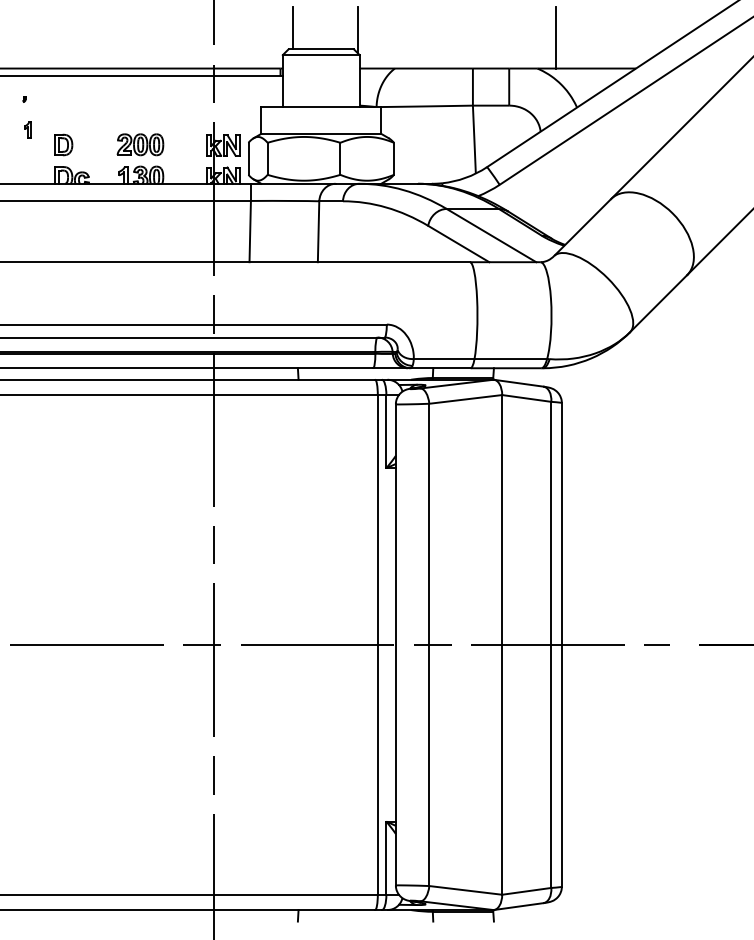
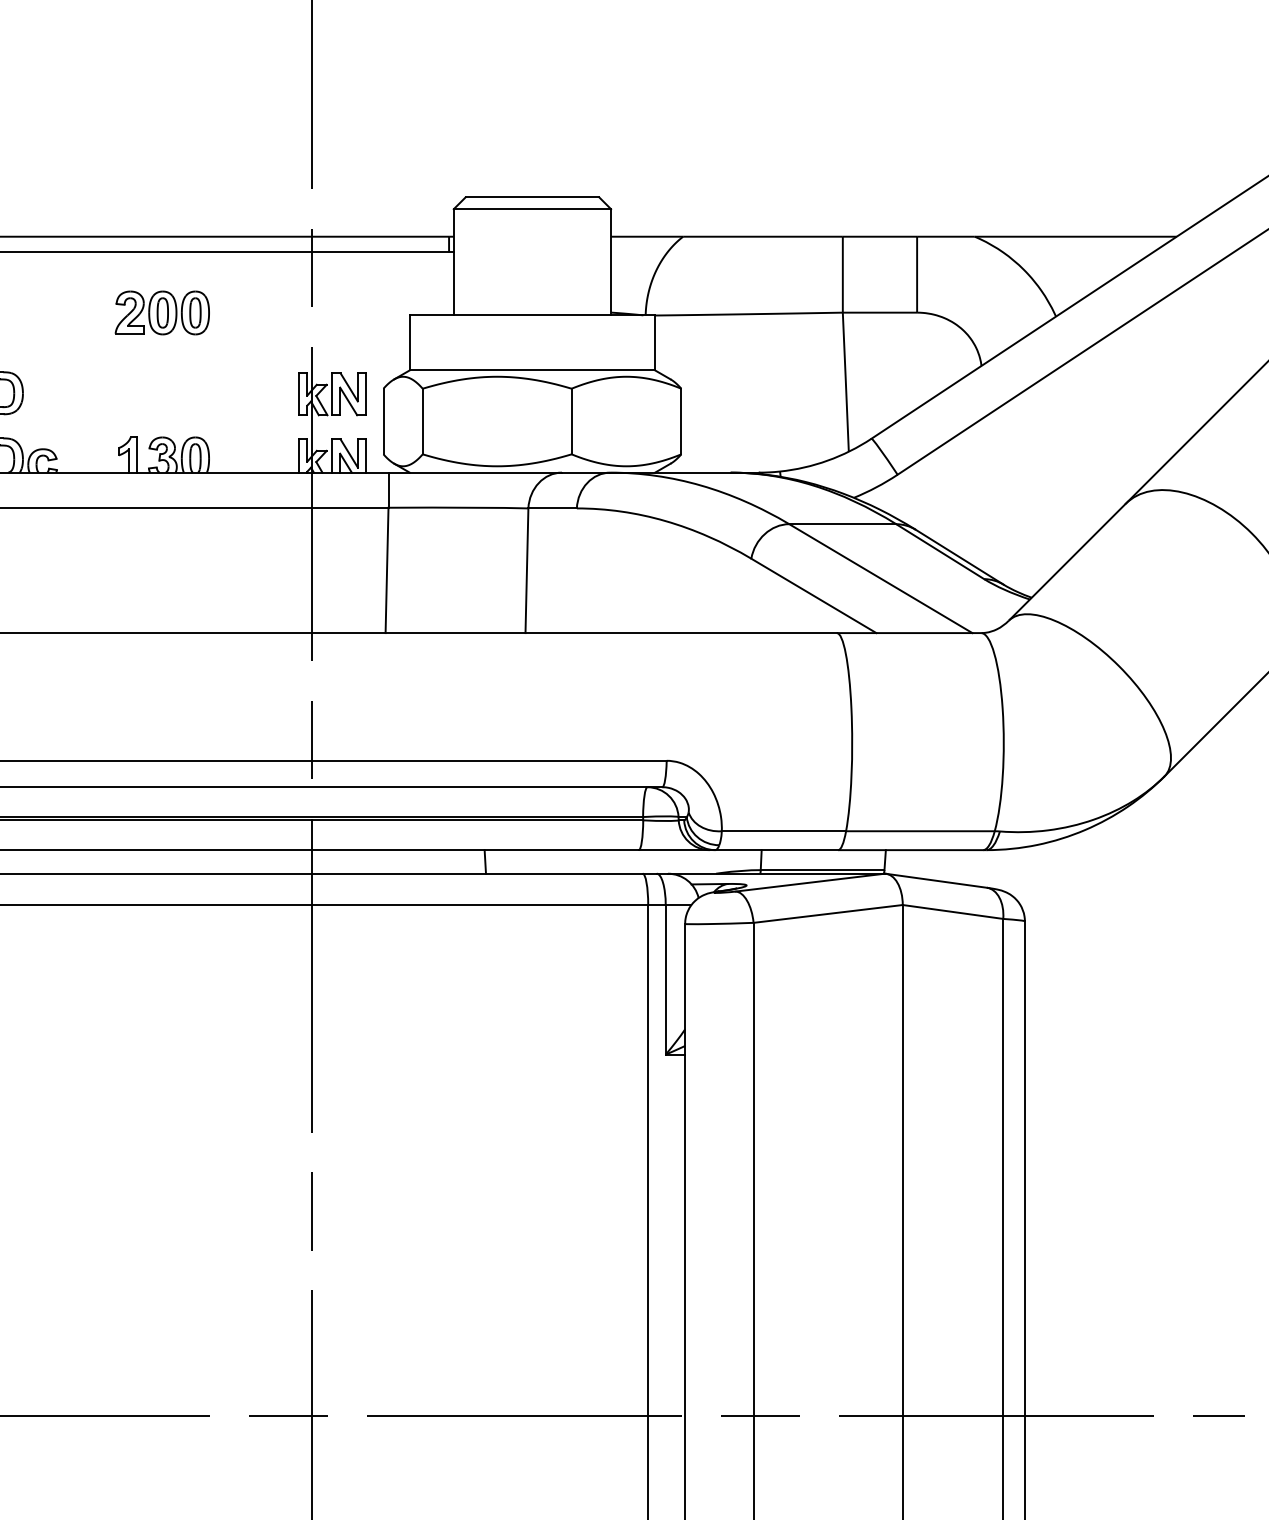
line: (293, 28) -> (475, 154), removed
line: (357, 30) -> (606, 158), removed
line: (555, 37) -> (1011, 173), removed
part: (140, 144) -> (162, 312), moved

